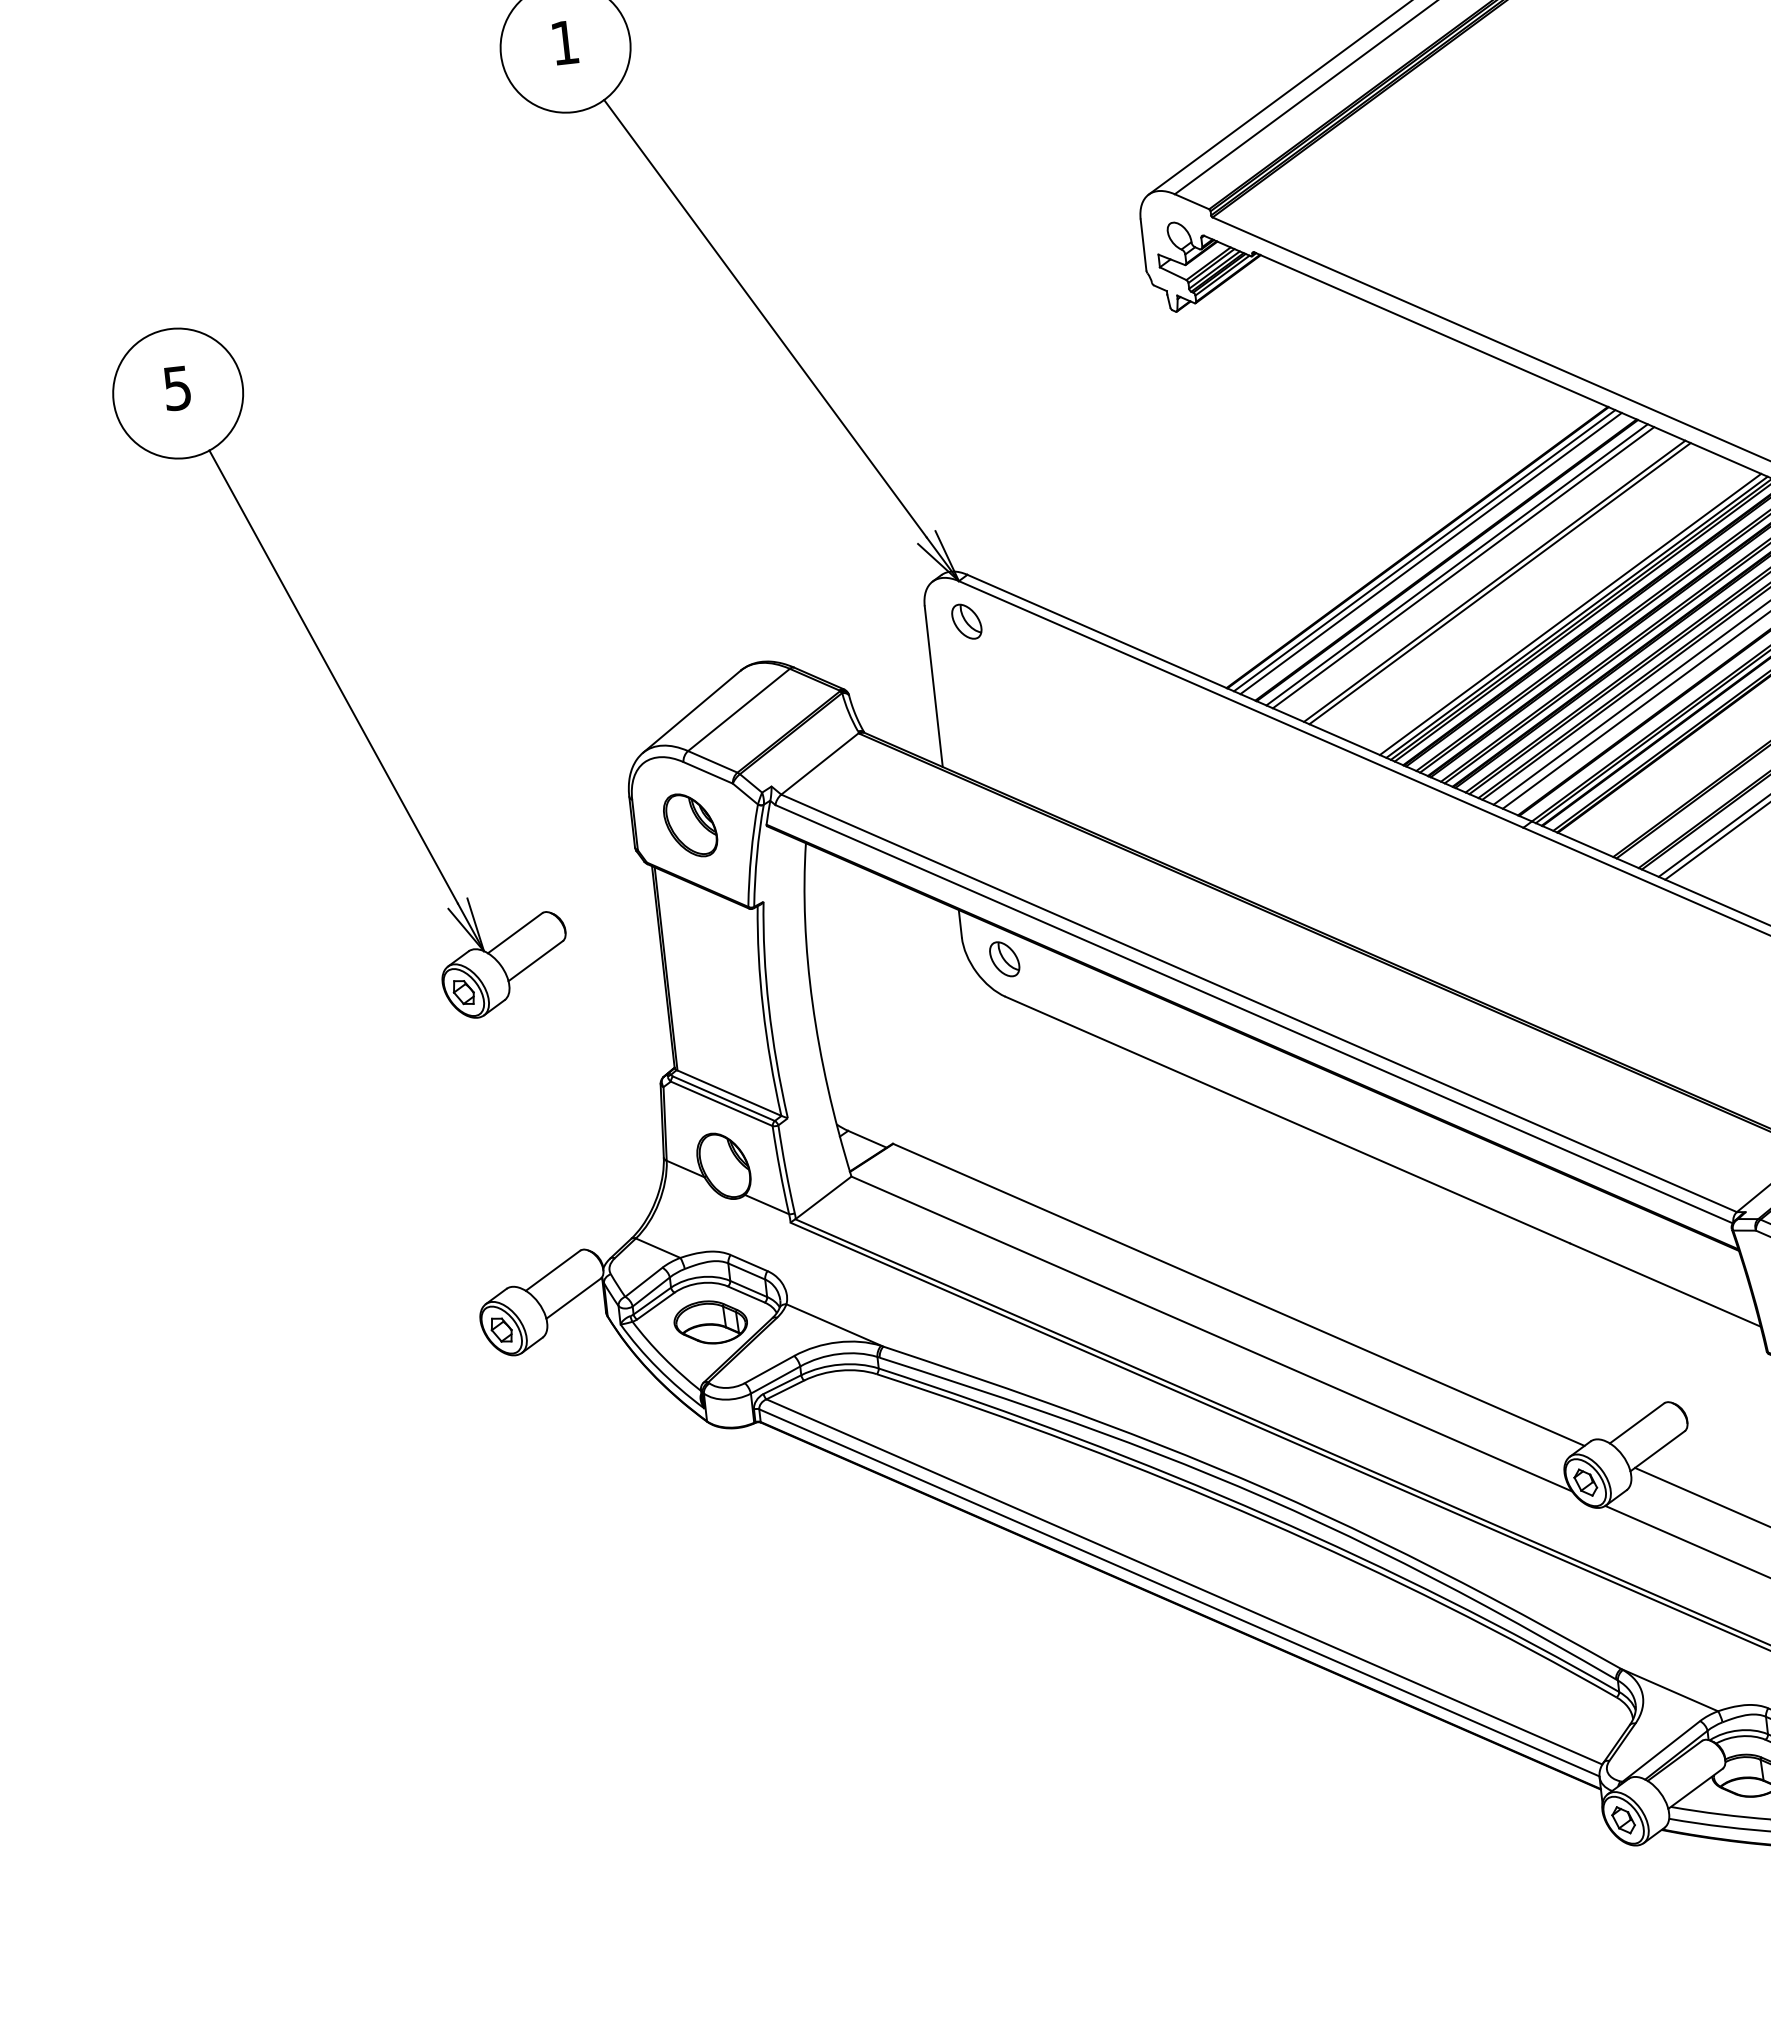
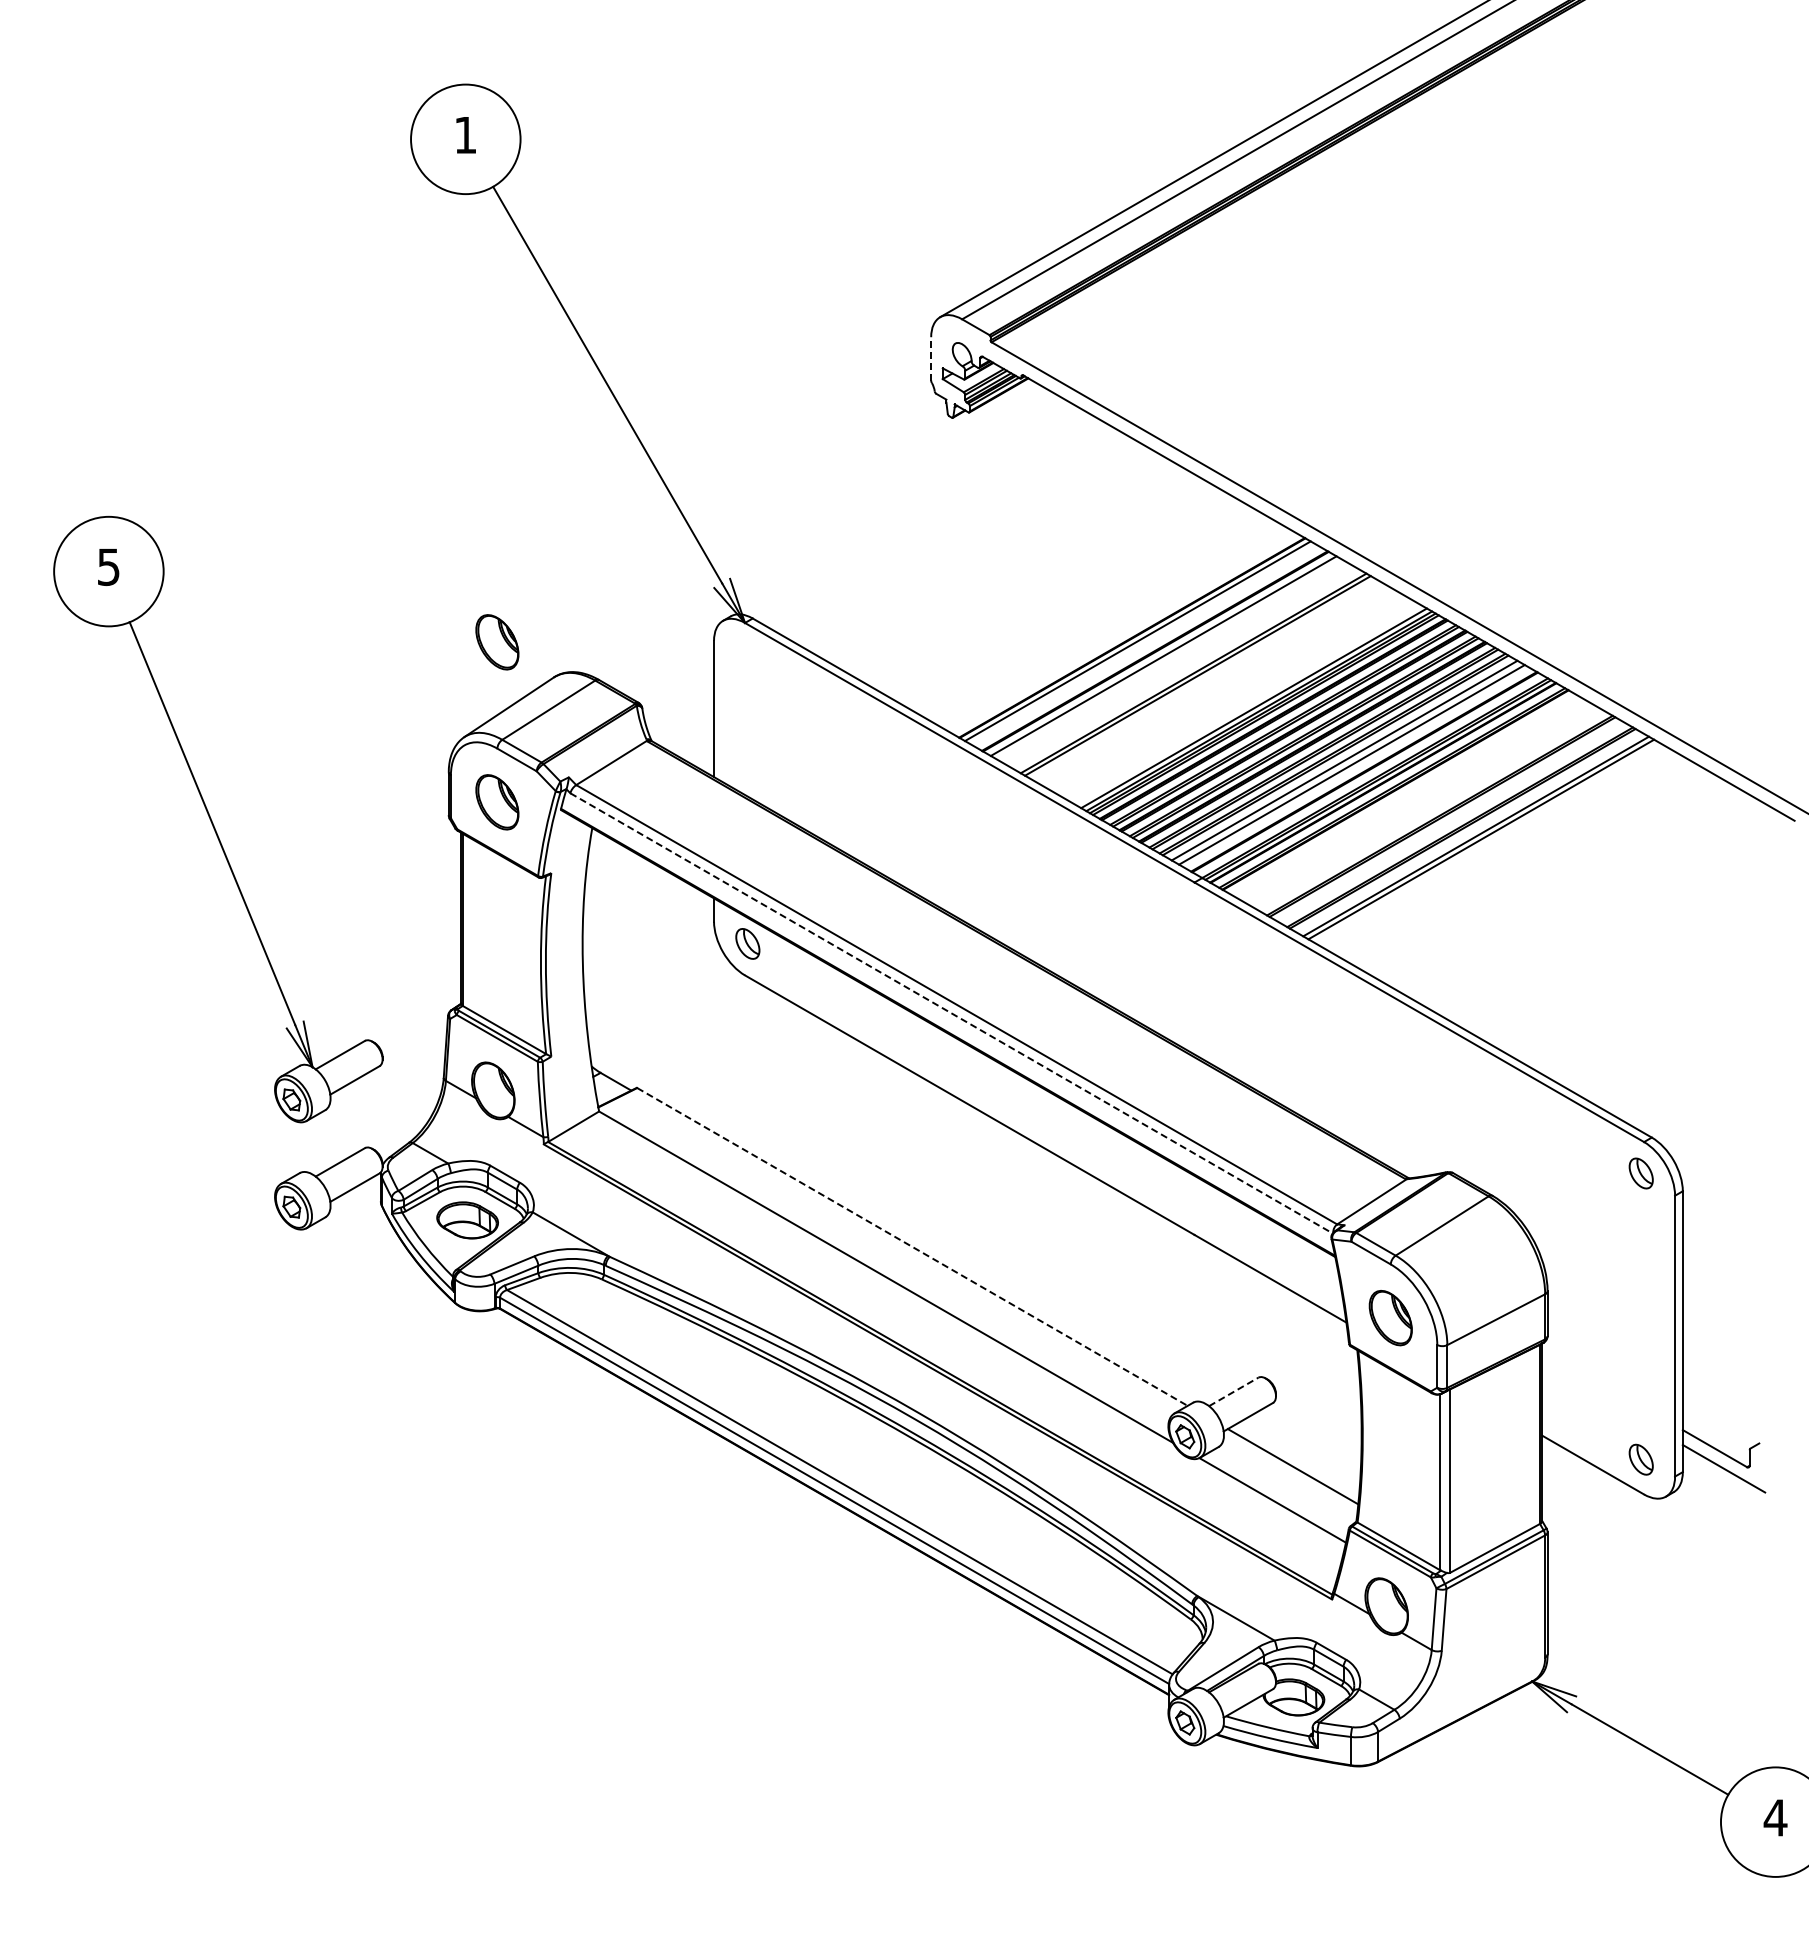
line: (1143, 244) -> (931, 358), solid -> dashed
line: (1430, 553) -> (1142, 644), removed
line: (1463, 566) -> (1168, 658), removed
part: (966, 621) -> (747, 657), removed
part: (669, 636) -> (497, 642), added
part: (333, 673) -> (212, 820), moved
line: (1254, 1014) -> (951, 1013), solid -> dashed
line: (1238, 1294) -> (912, 1246), solid -> dashed
line: (1637, 1422) -> (1234, 1391), solid -> dashed

